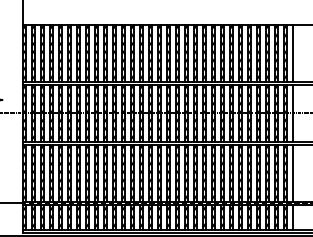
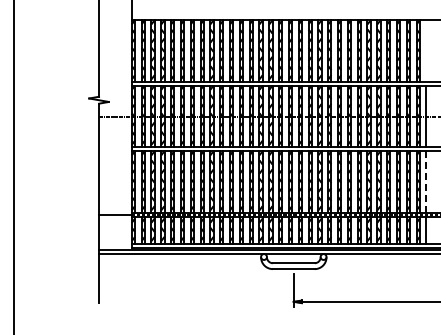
line: (292, 52) -> (426, 50), removed
line: (292, 173) -> (426, 182), solid -> dashed

